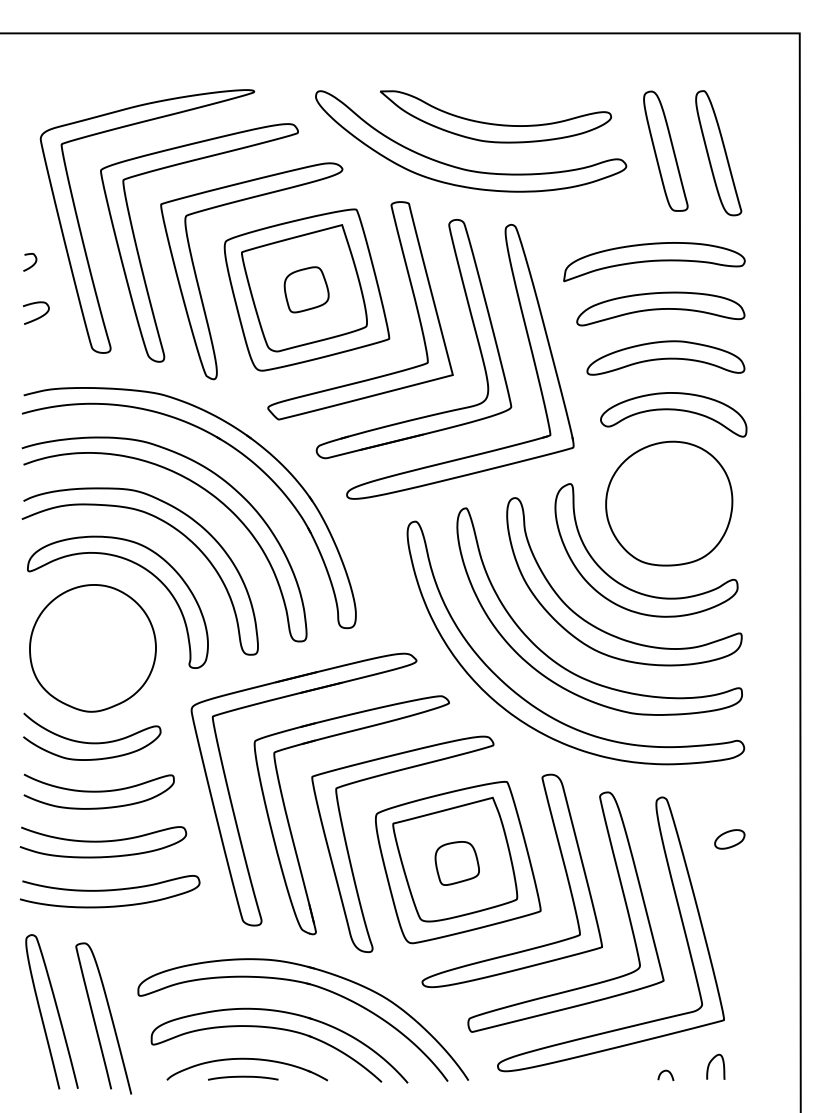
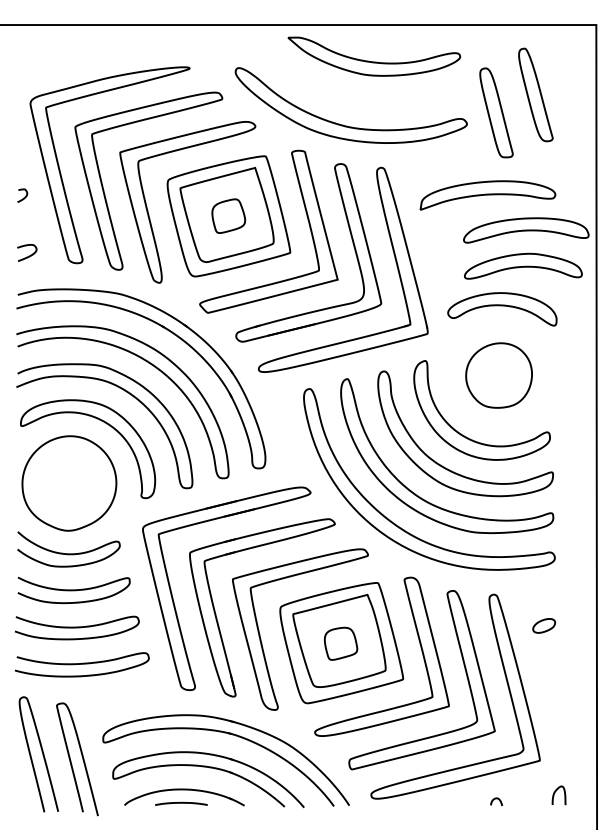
part: (495, 123) -> (373, 61), moved
part: (718, 153) -> (535, 95), moved
part: (660, 308) -> (526, 230), moved
curve: (37, 317) -> (28, 256), moved
part: (665, 357) -> (523, 265), moved
part: (669, 503) -> (499, 375), size x0.7
curve: (711, 1062) -> (555, 792), moved

